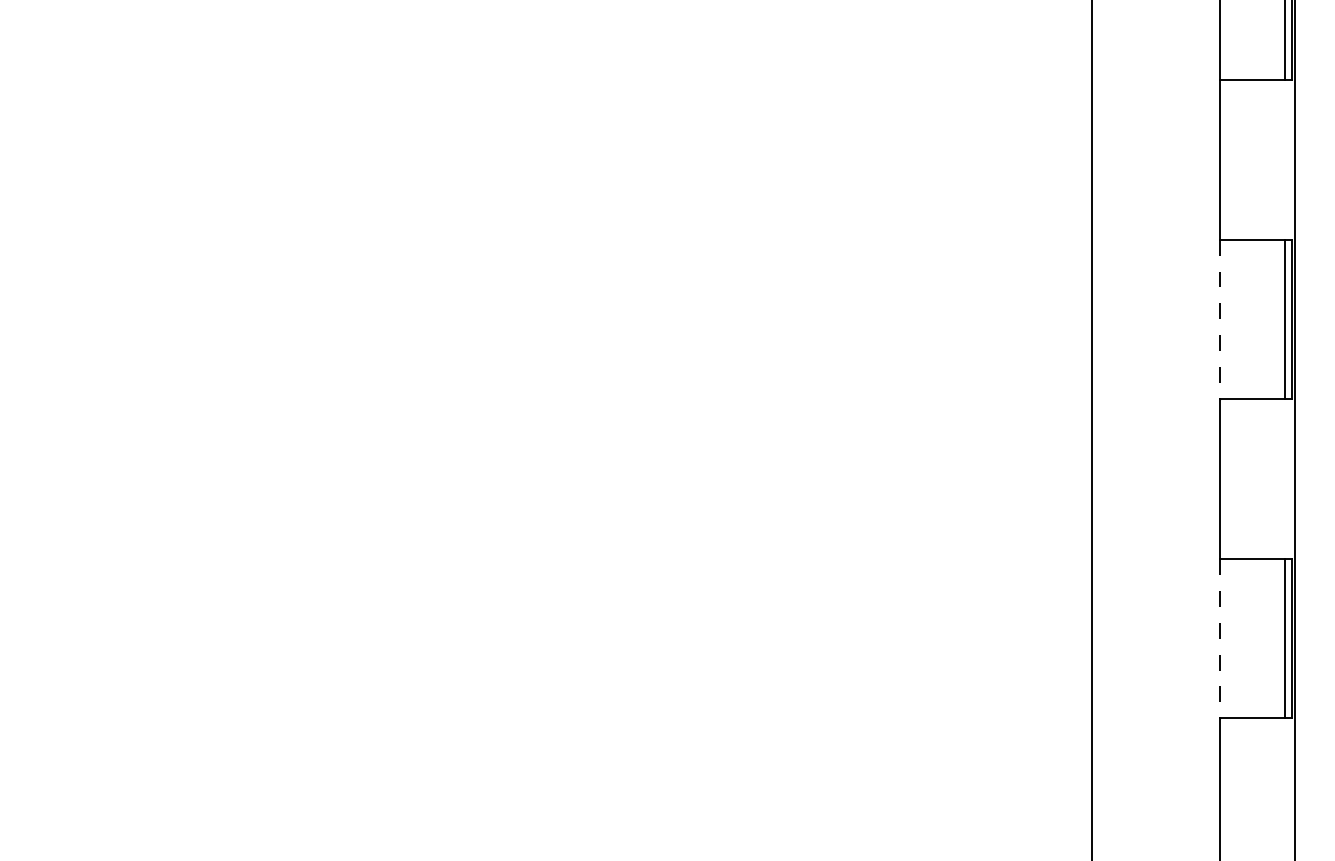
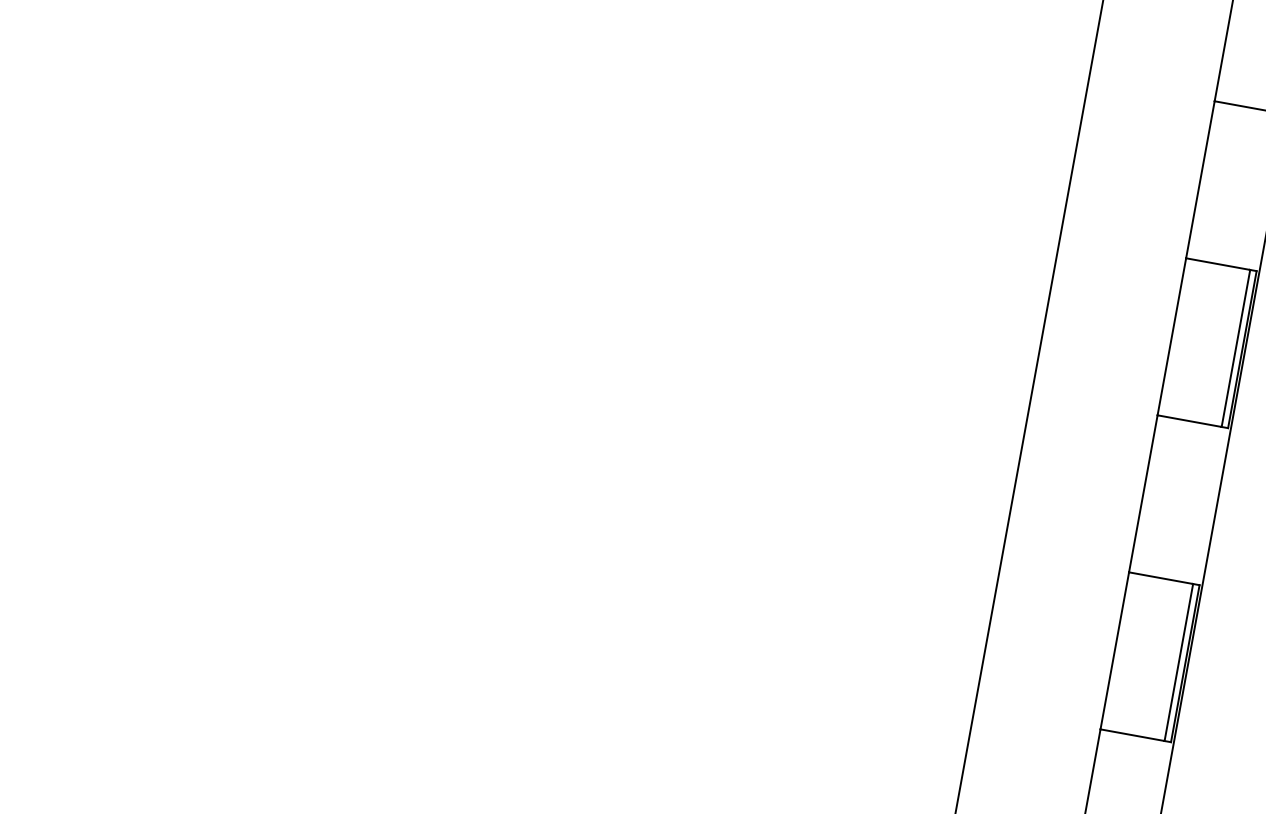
line: (1220, 319) -> (1172, 336), dashed -> solid
line: (1220, 638) -> (1115, 650), dashed -> solid

